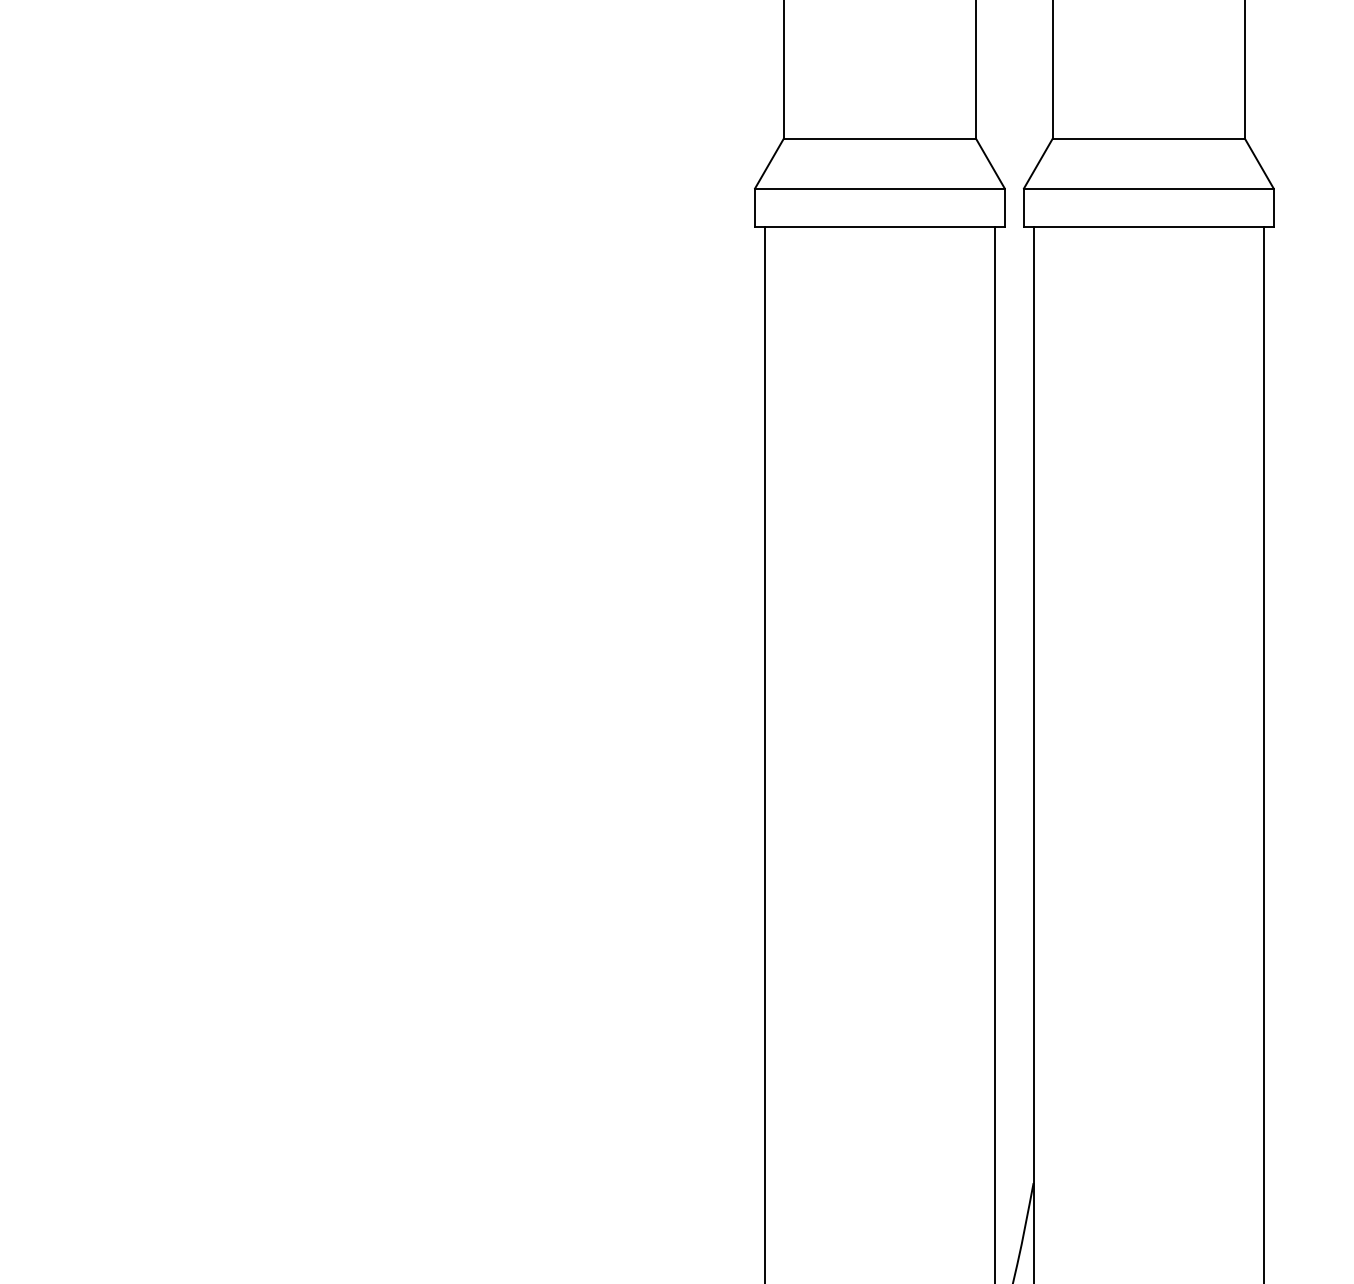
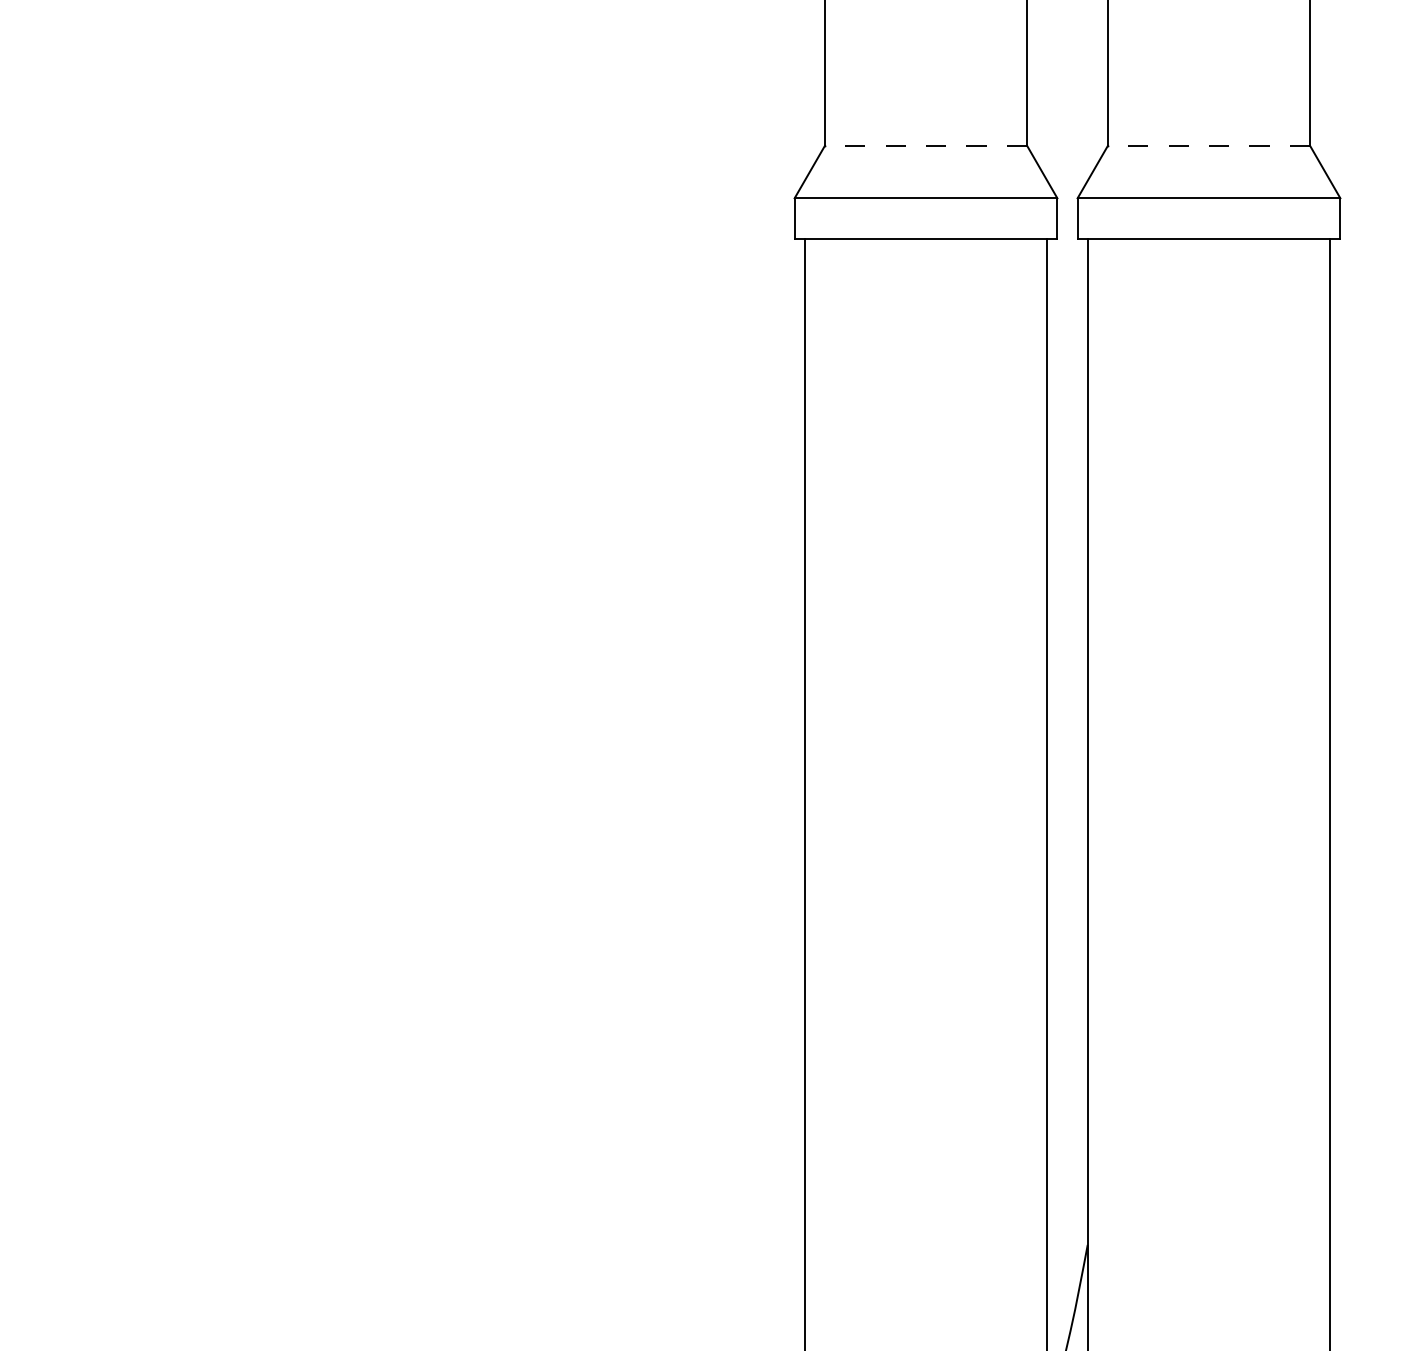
line: (879, 138) -> (925, 145), solid -> dashed
line: (1148, 138) -> (1208, 145), solid -> dashed

